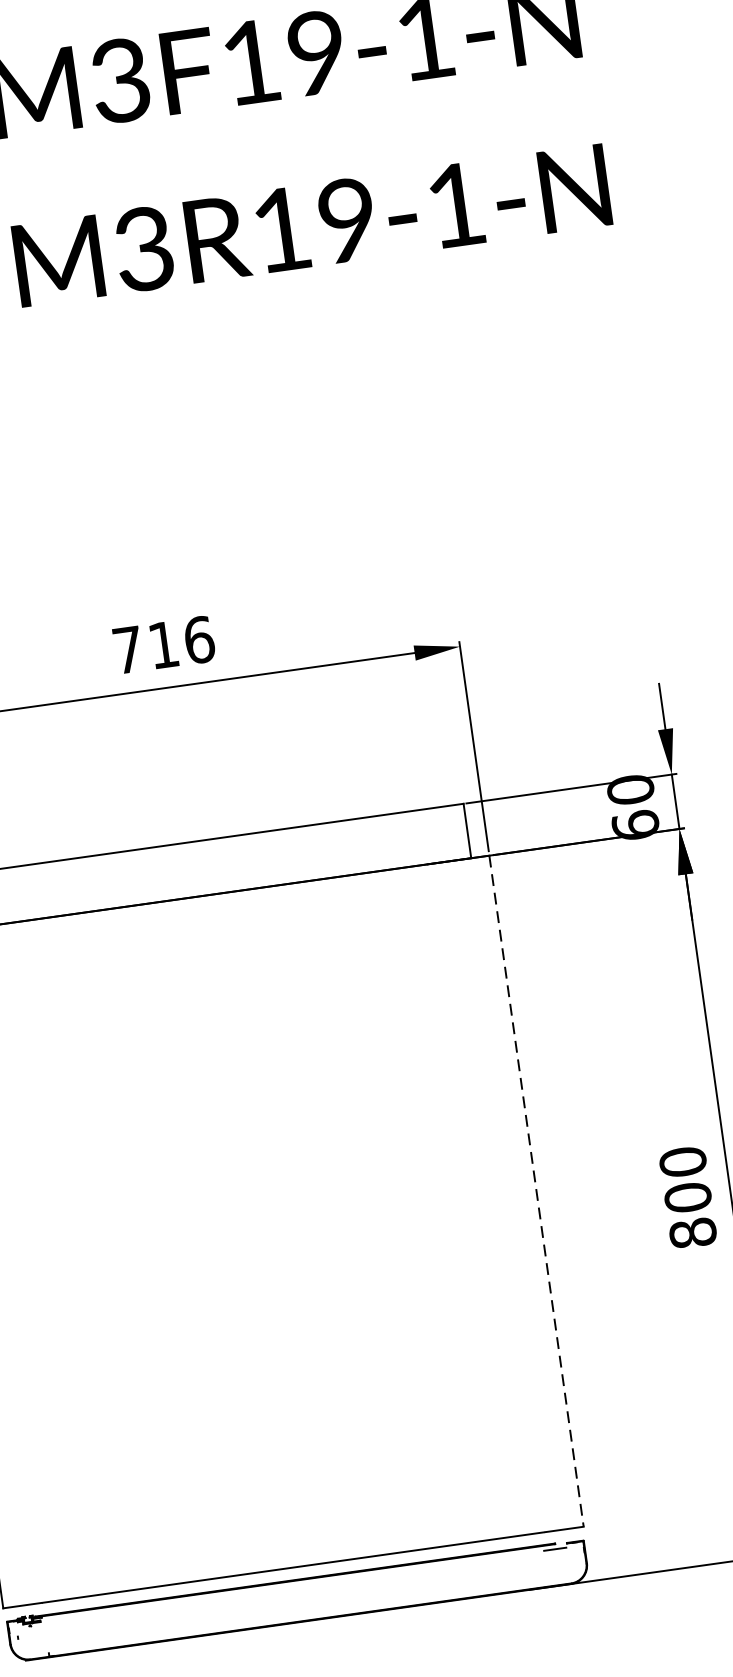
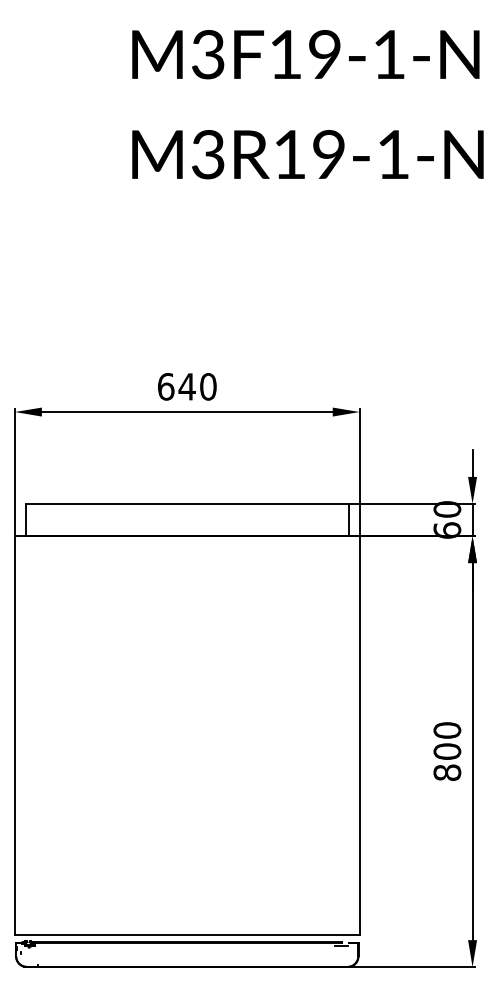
text: (164, 644) -> (187, 386), 716 -> 640
line: (536, 1191) -> (359, 735), dashed -> solid

